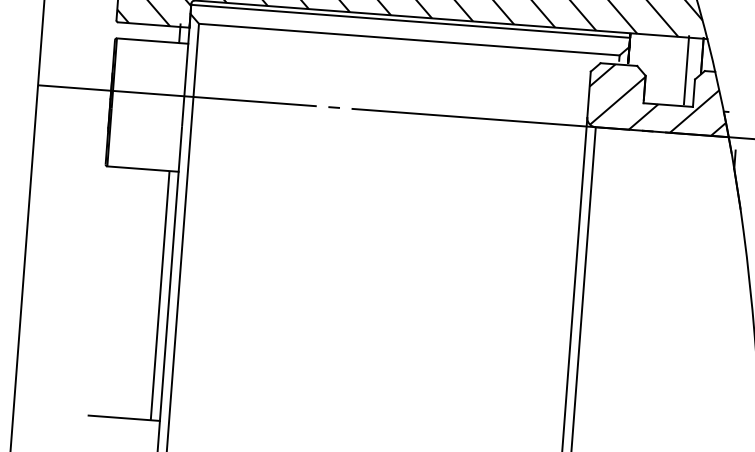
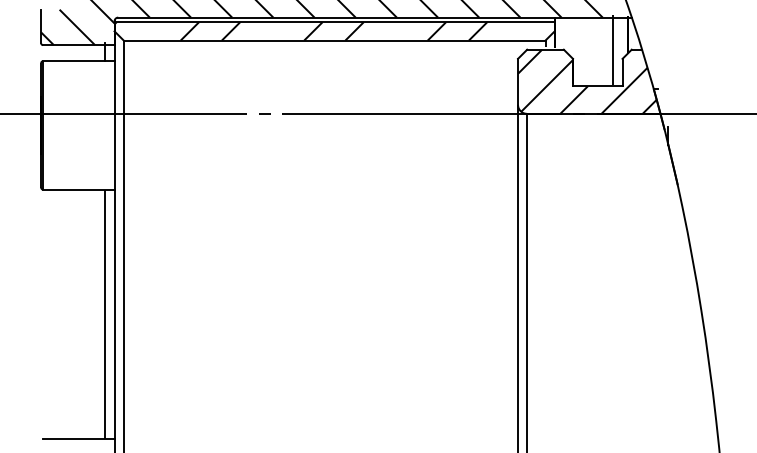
hatch: (375, 28) -> (300, 31), added

